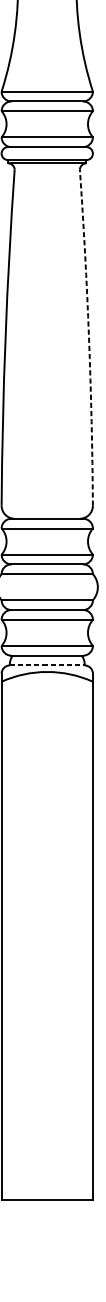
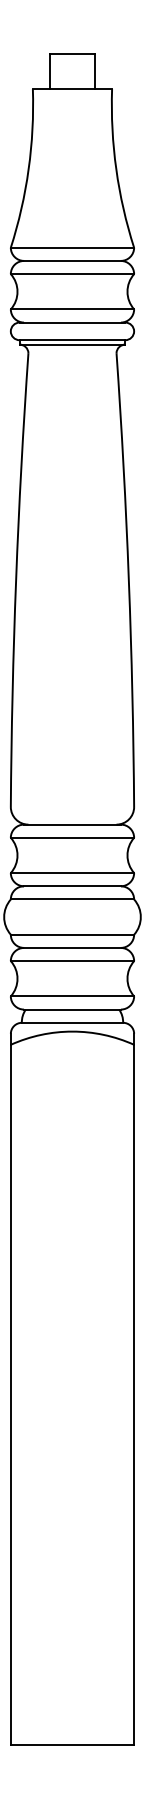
arc: (88, 337) -> (128, 579), dashed -> solid
line: (47, 665) -> (72, 1022), dashed -> solid

